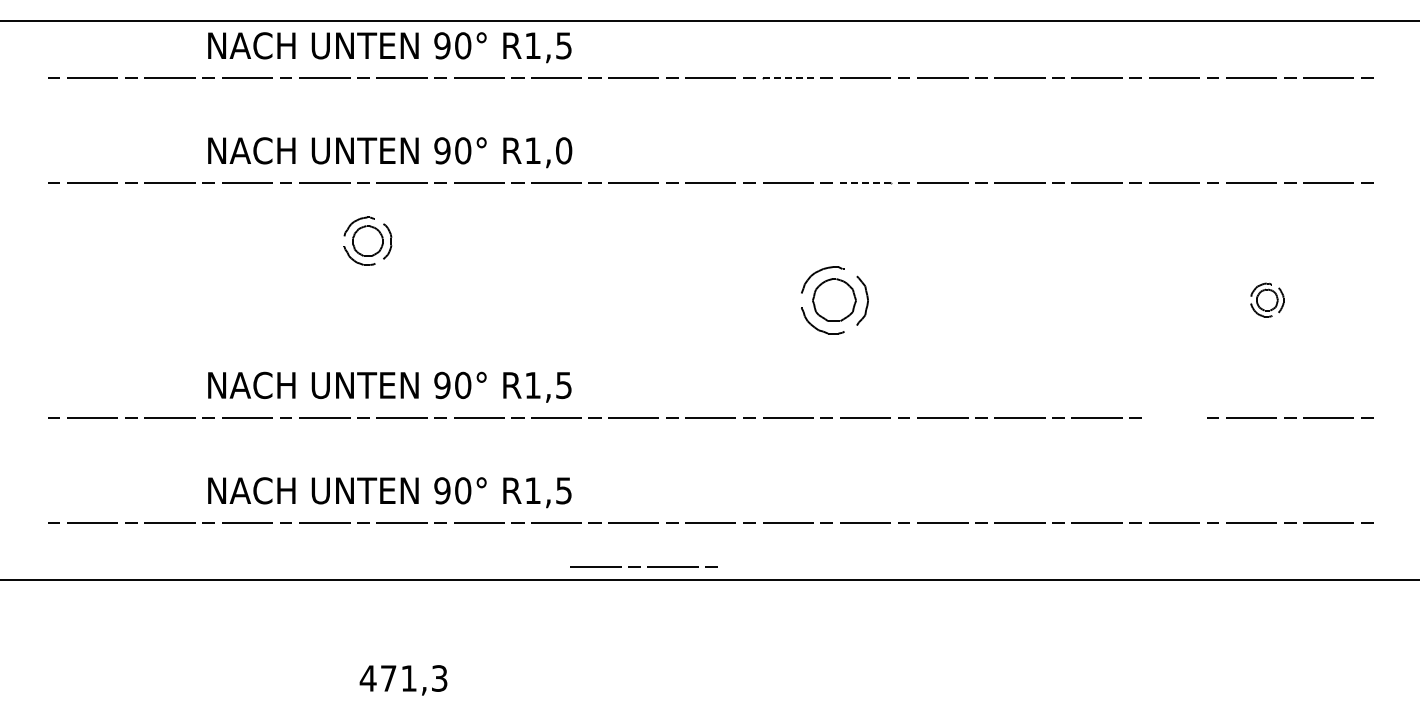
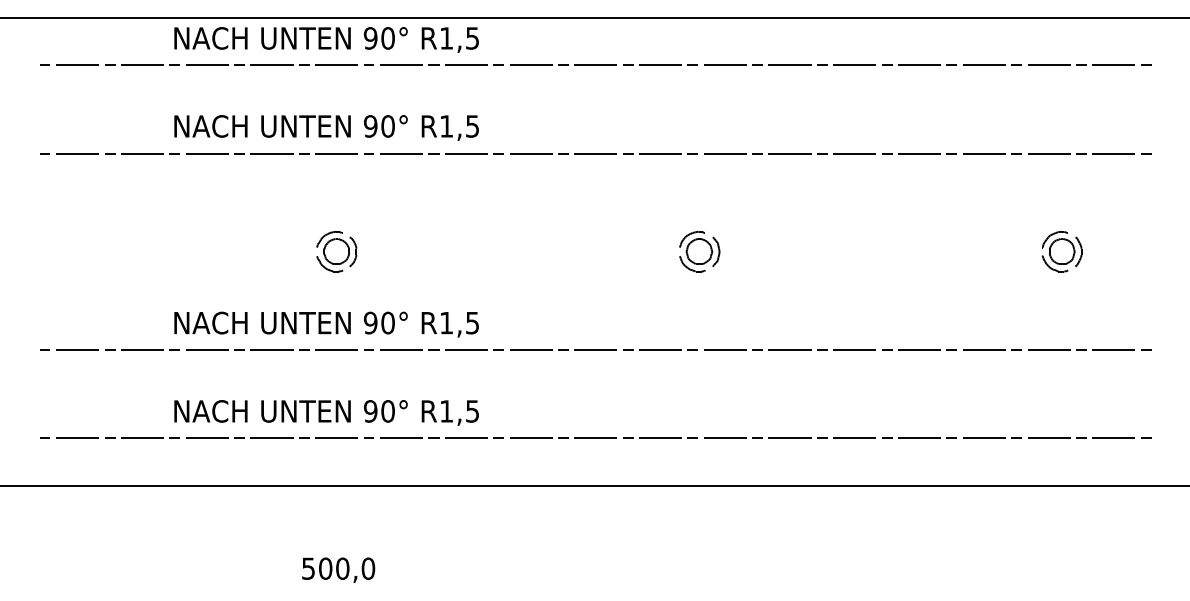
line: (787, 77) -> (659, 64), dashed -> solid
text: (564, 150) -> (473, 126), R1,0 -> R1,5
line: (866, 183) -> (726, 153), dashed -> solid
part: (367, 240) -> (336, 251), moved
part: (834, 299) -> (699, 251), size x0.71
part: (1267, 299) -> (1062, 251), size x1.43
line: (1174, 417) -> (984, 349), added
line: (640, 566) -> (536, 474), removed
text: (403, 678) -> (338, 568), 471,3 -> 500,0

